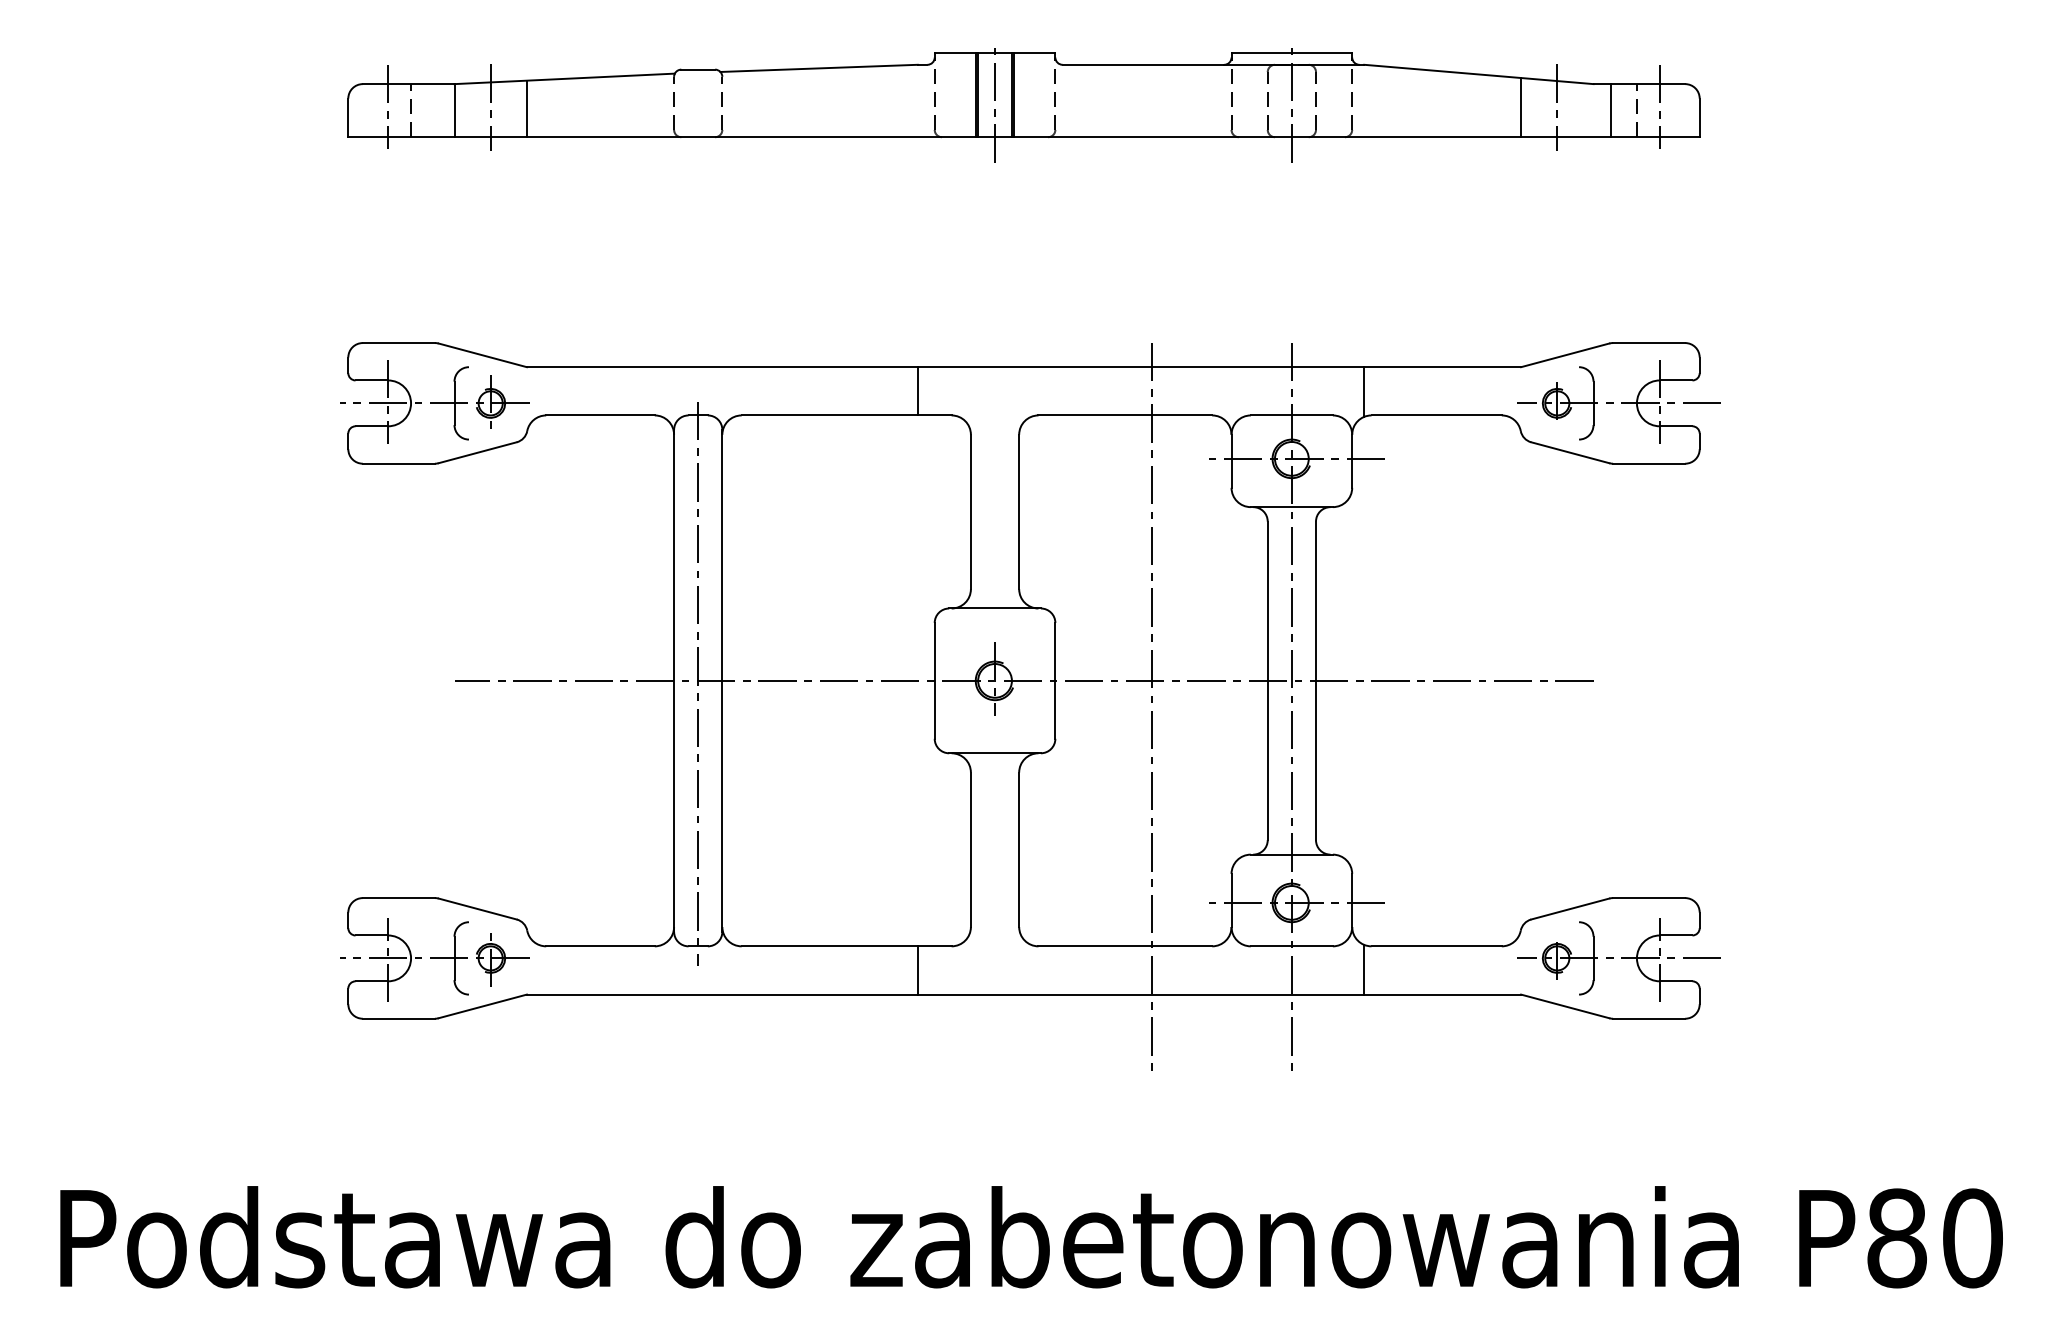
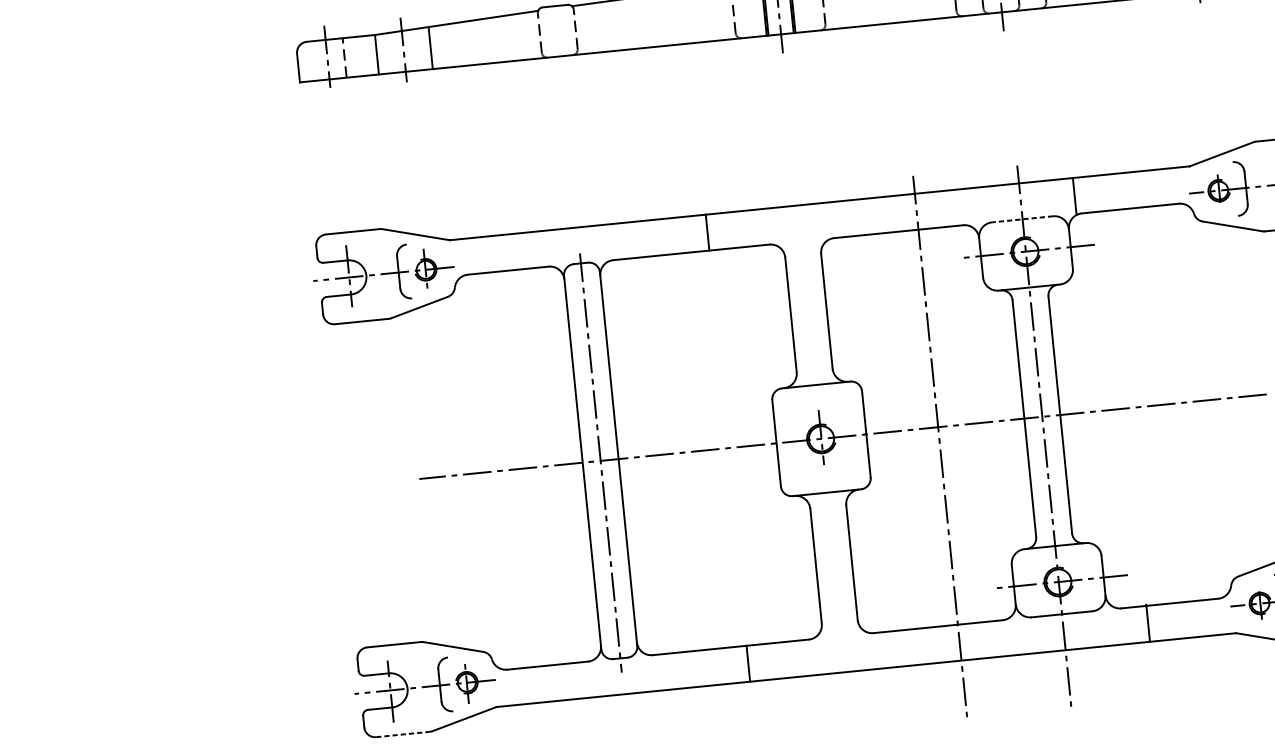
line: (917, 391) -> (707, 232), moved
line: (1291, 415) -> (1022, 219), solid -> dashed
line: (1364, 969) -> (1148, 623), moved
line: (917, 970) -> (748, 663), moved
line: (399, 1018) -> (403, 734), solid -> dashed

